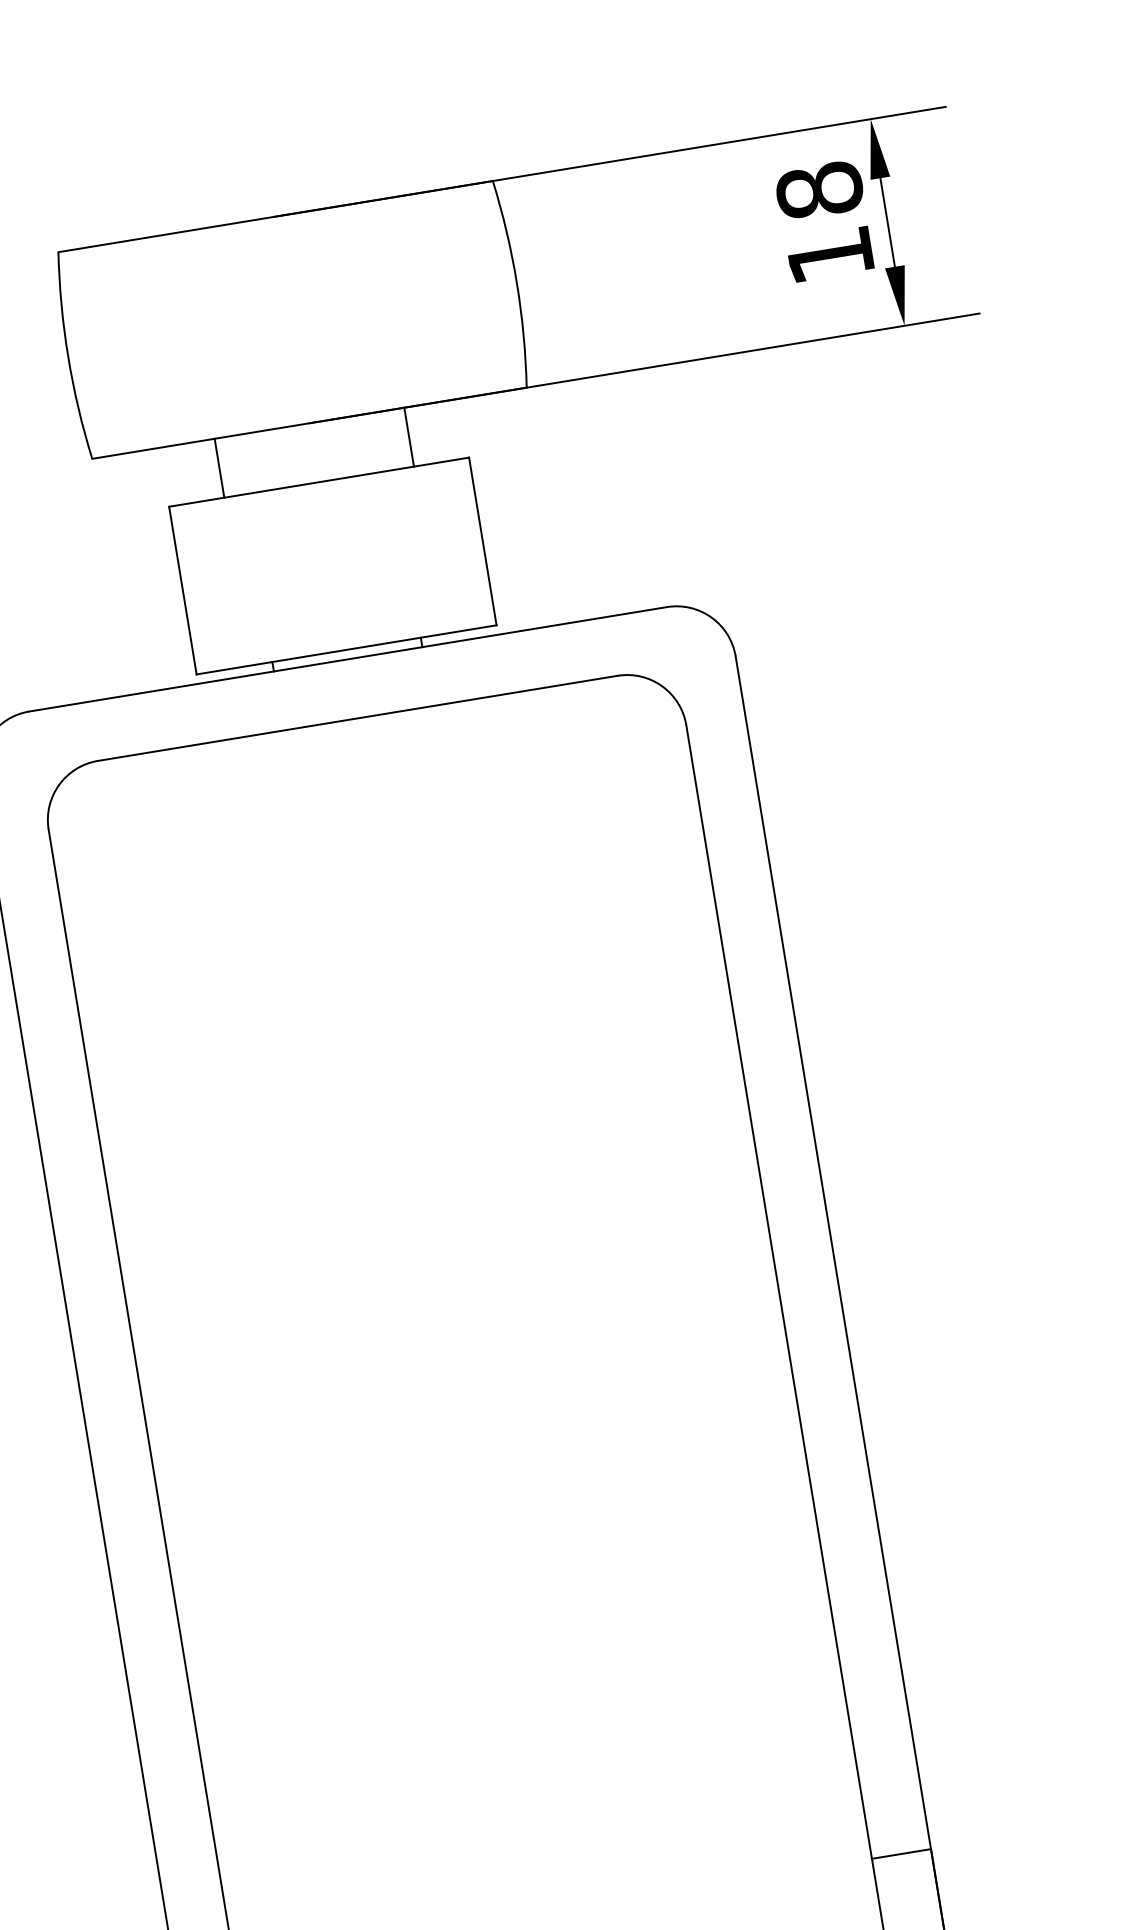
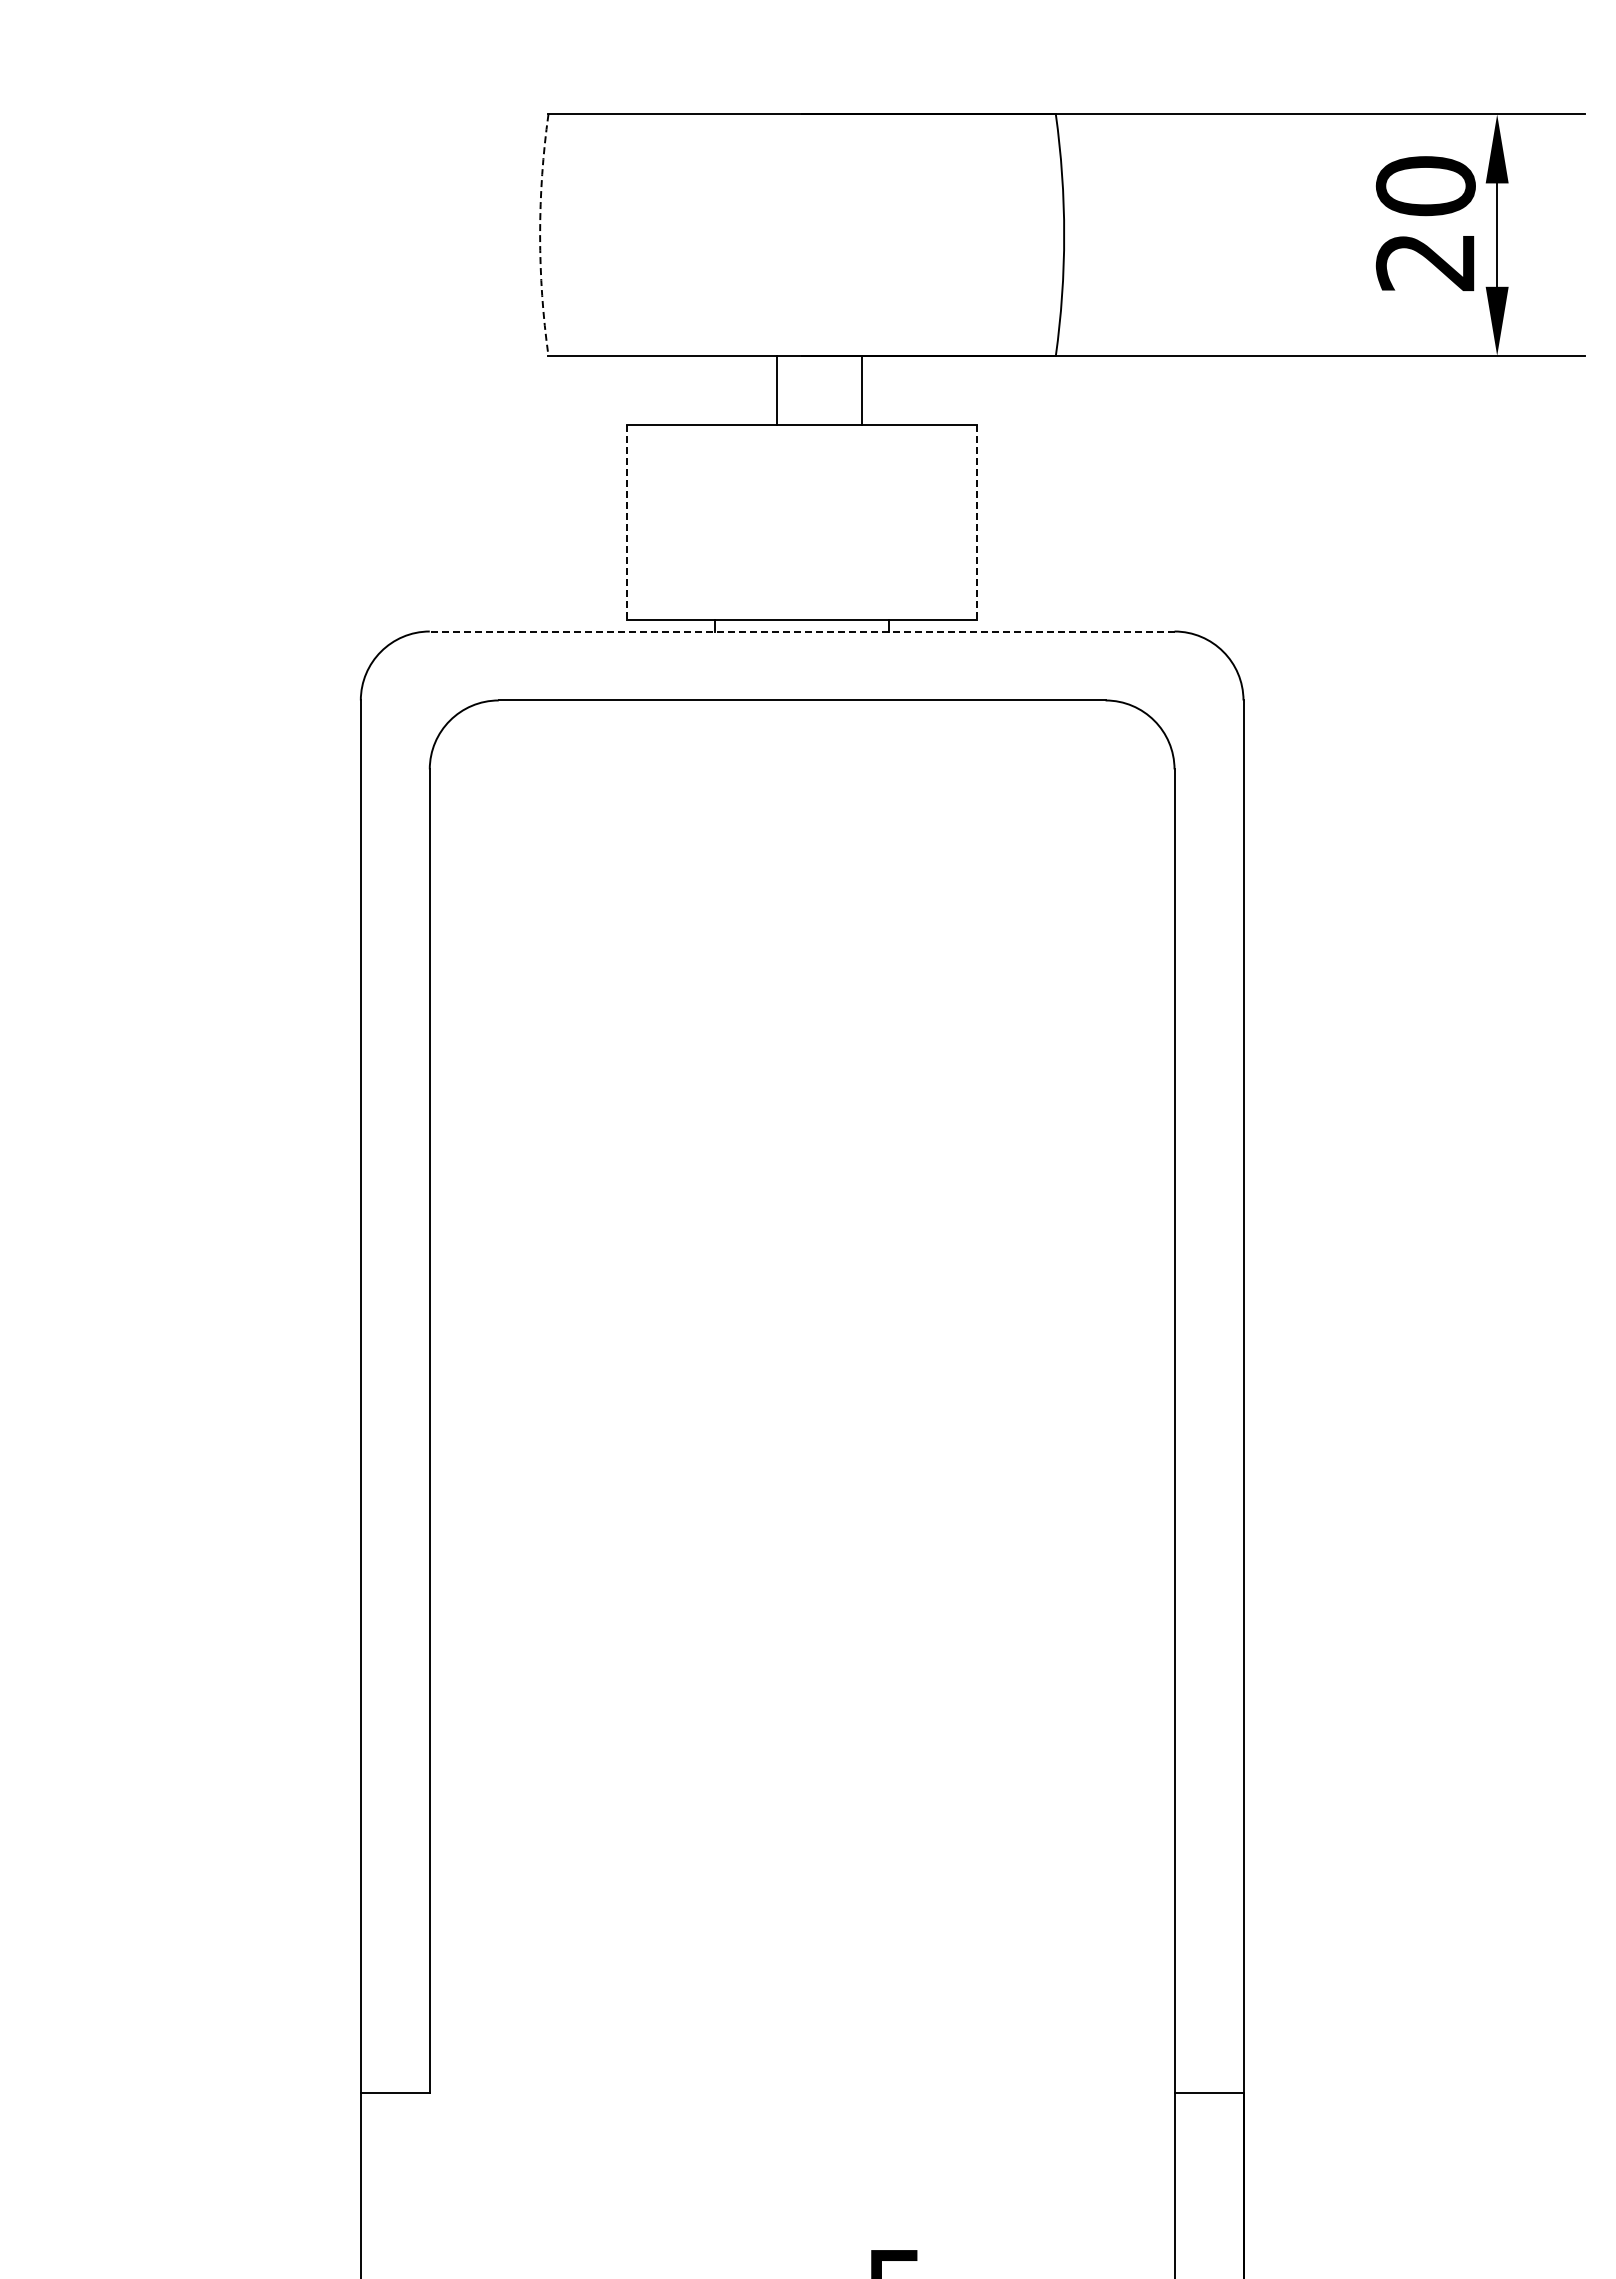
text: (824, 222) -> (1425, 223), 18 -> 20
arc: (68, 356) -> (540, 235), solid -> dashed
line: (408, 436) -> (861, 389), moved
line: (219, 467) -> (777, 389), moved
line: (482, 541) -> (977, 522), solid -> dashed
line: (183, 590) -> (627, 522), solid -> dashed
line: (347, 659) -> (801, 631), solid -> dashed

